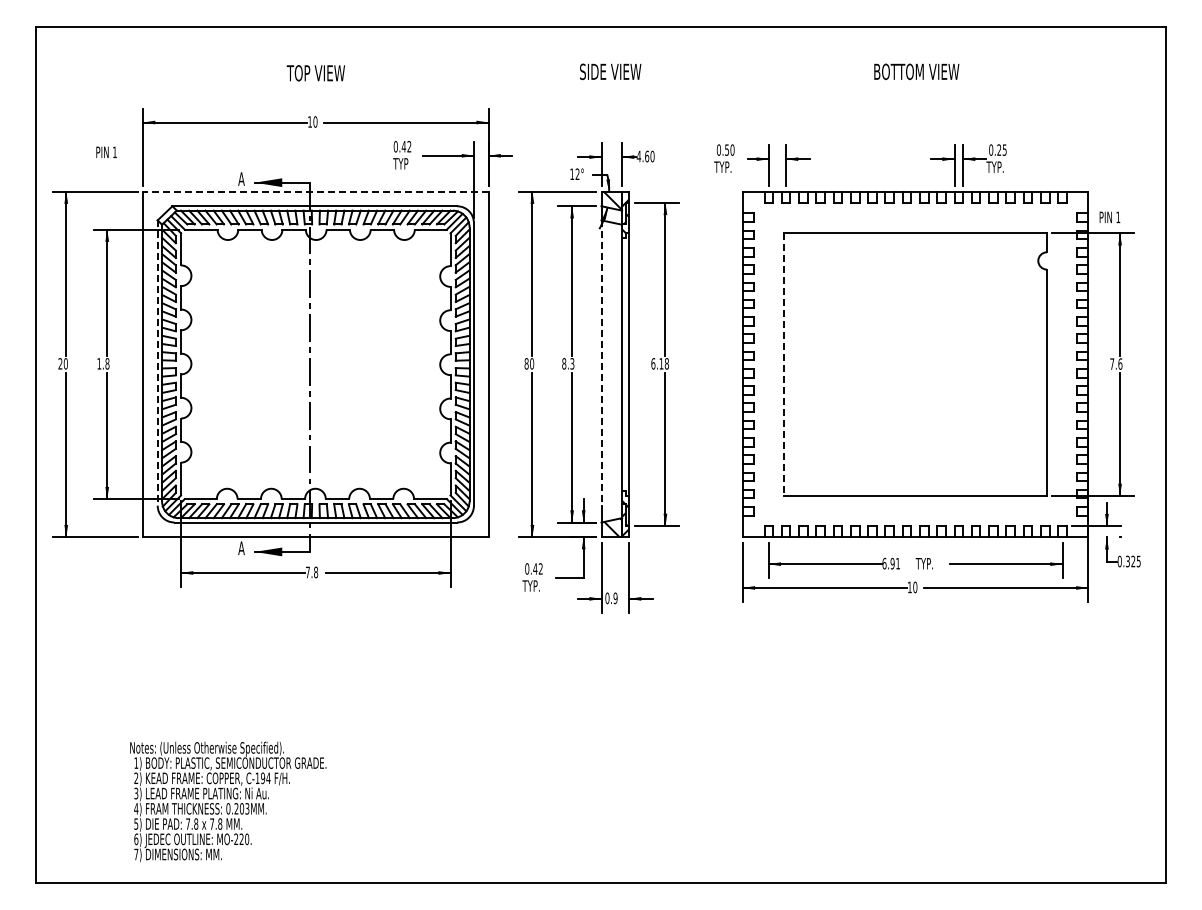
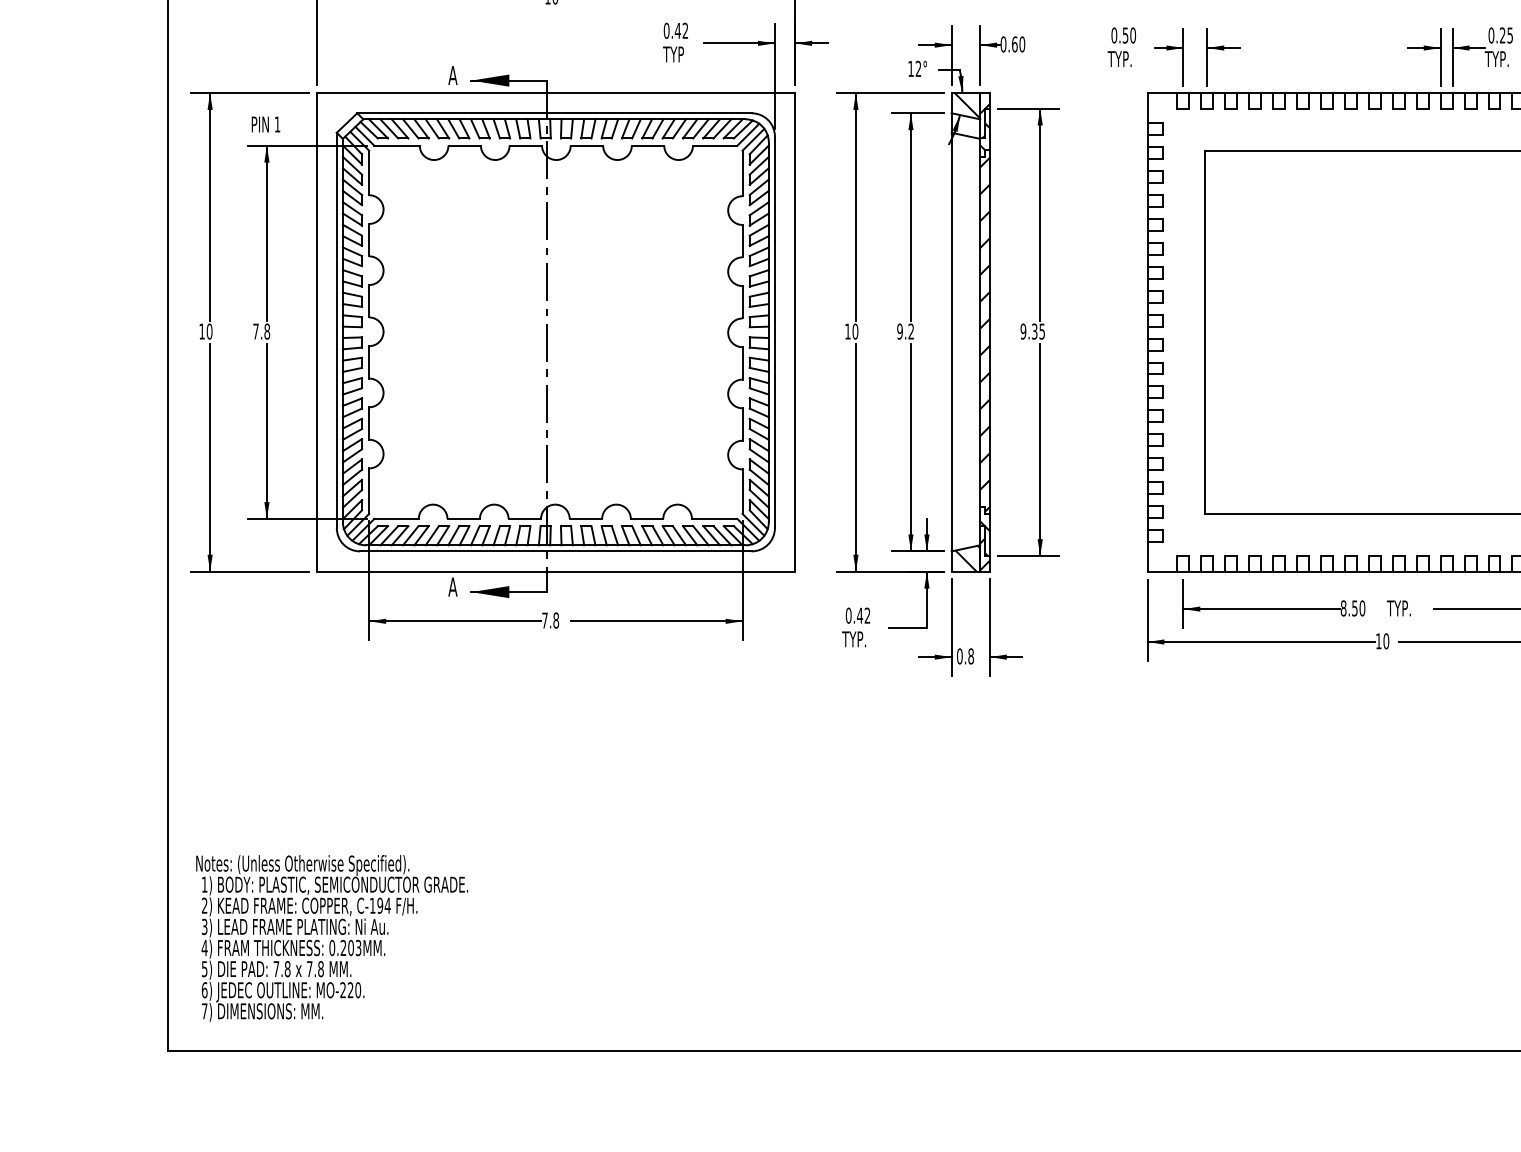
text: (106, 151) -> (265, 123), moved
text: (638, 156) -> (1002, 44), 4.60 -> 0.60
line: (315, 191) -> (555, 92), dashed -> solid
text: (60, 363) -> (202, 331), 20 -> 10
text: (99, 363) -> (256, 331), 1.8 -> 7.8
line: (157, 363) -> (336, 331), dashed -> solid
text: (526, 363) -> (847, 331), 80 -> 10
text: (568, 363) -> (905, 331), 8.3 -> 9.2
line: (601, 363) -> (951, 331), dashed -> solid
text: (659, 363) -> (1031, 331), 6.18 -> 9.35
hatch: (625, 365) -> (984, 333), added
line: (784, 365) -> (1205, 333), dashed -> solid
text: (891, 563) -> (1353, 608), 6.91 -> 8.50
text: (615, 598) -> (971, 656), 0.9 -> 0.8
text: (228, 801) -> (332, 937), moved

